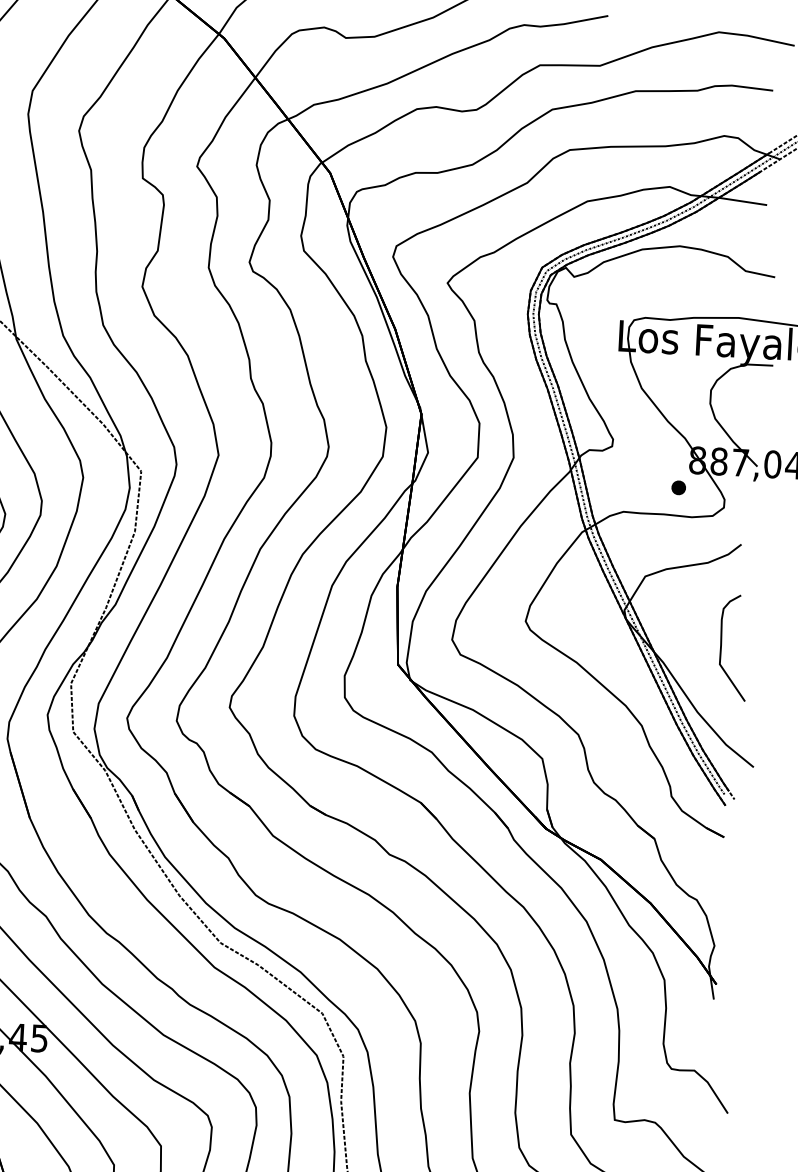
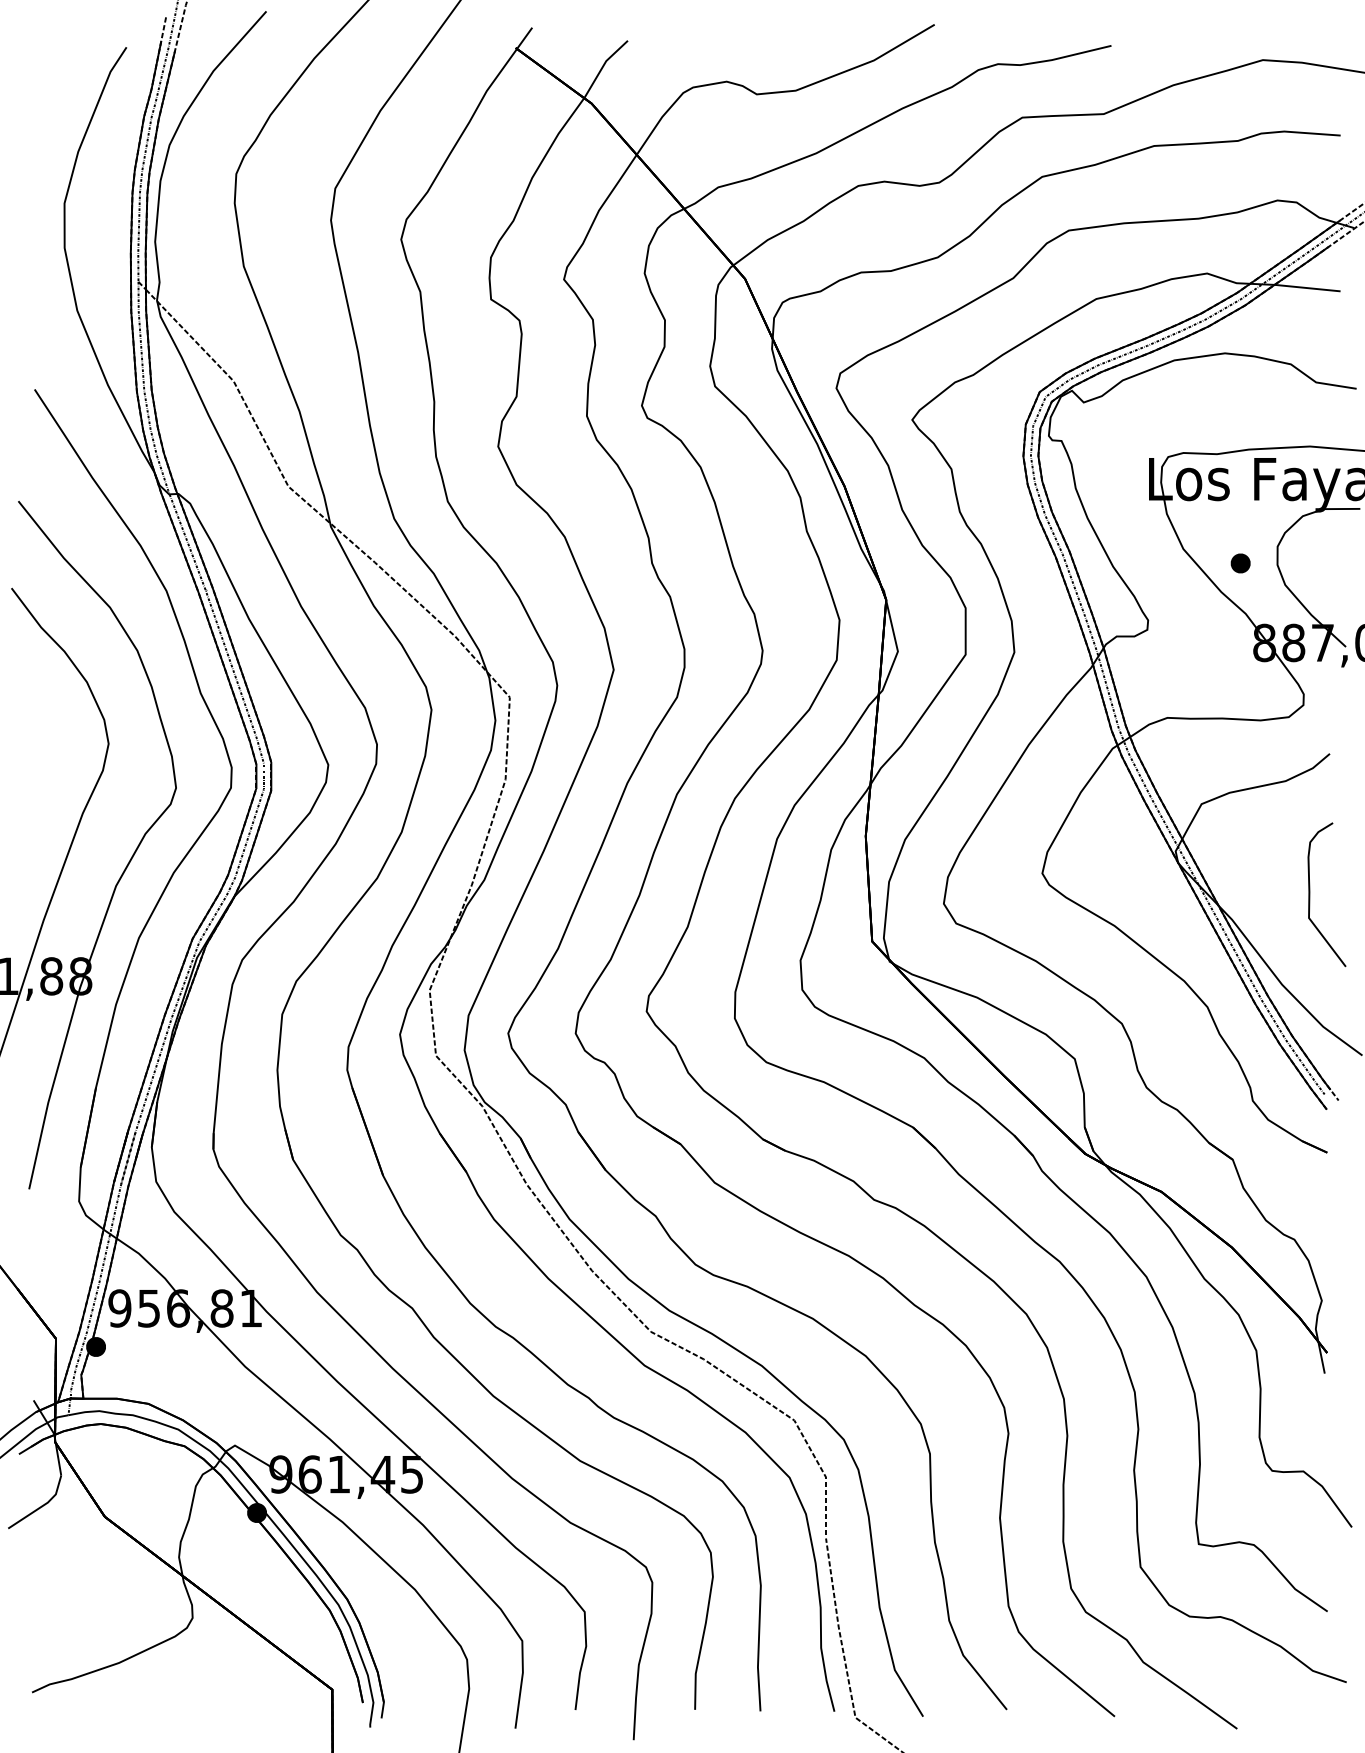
part: (678, 487) -> (1240, 563), moved

